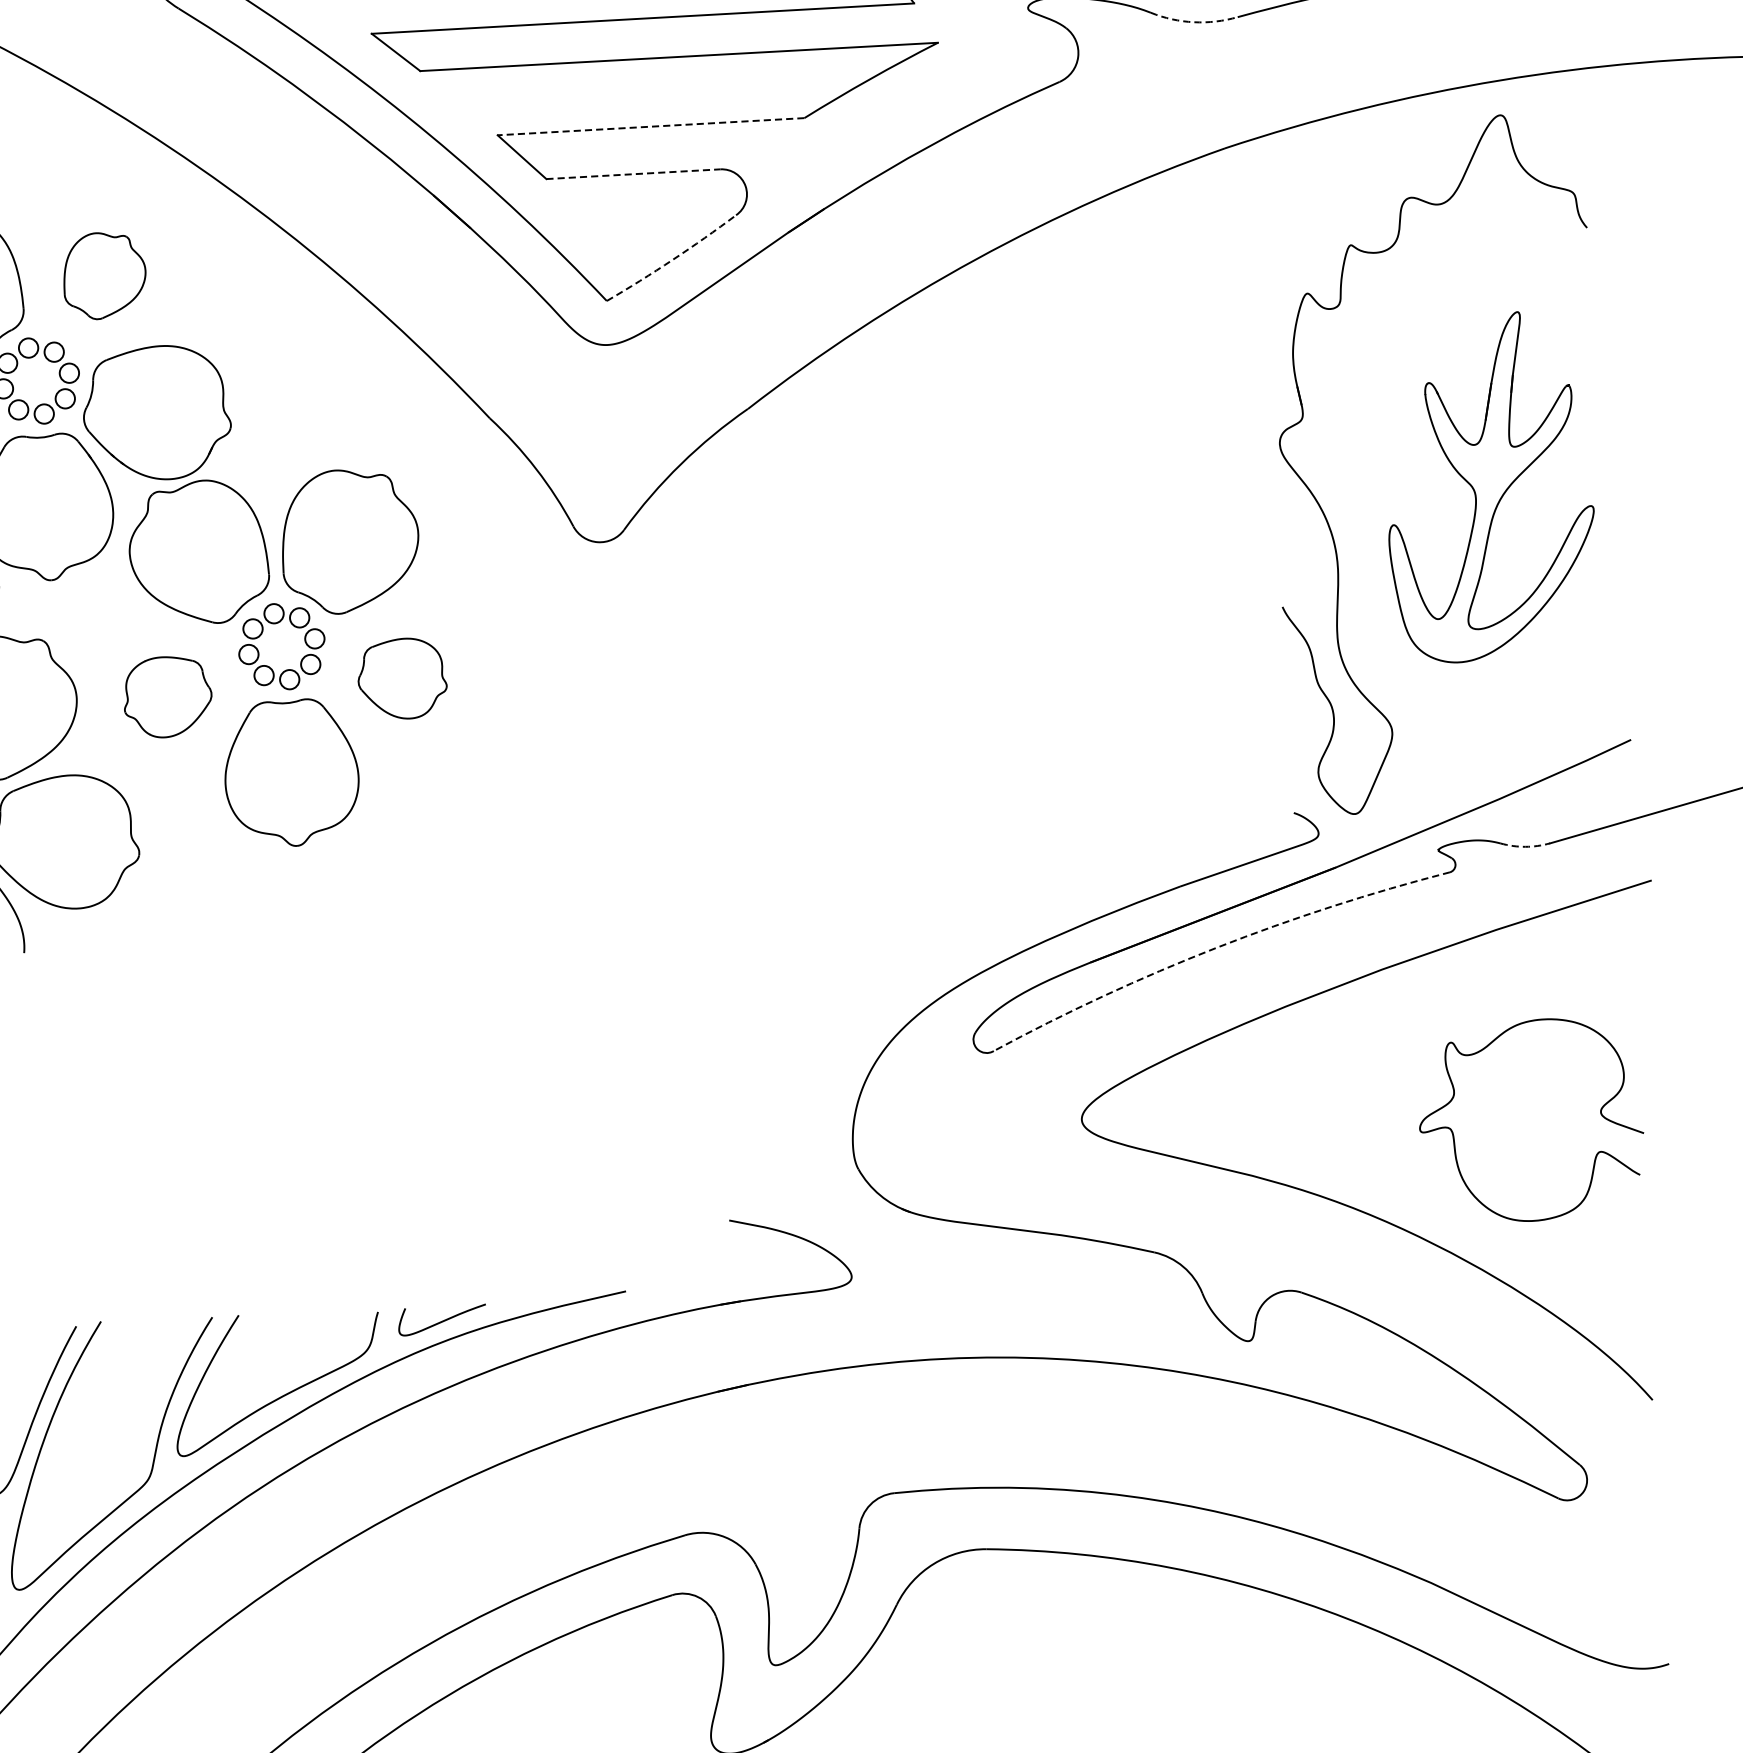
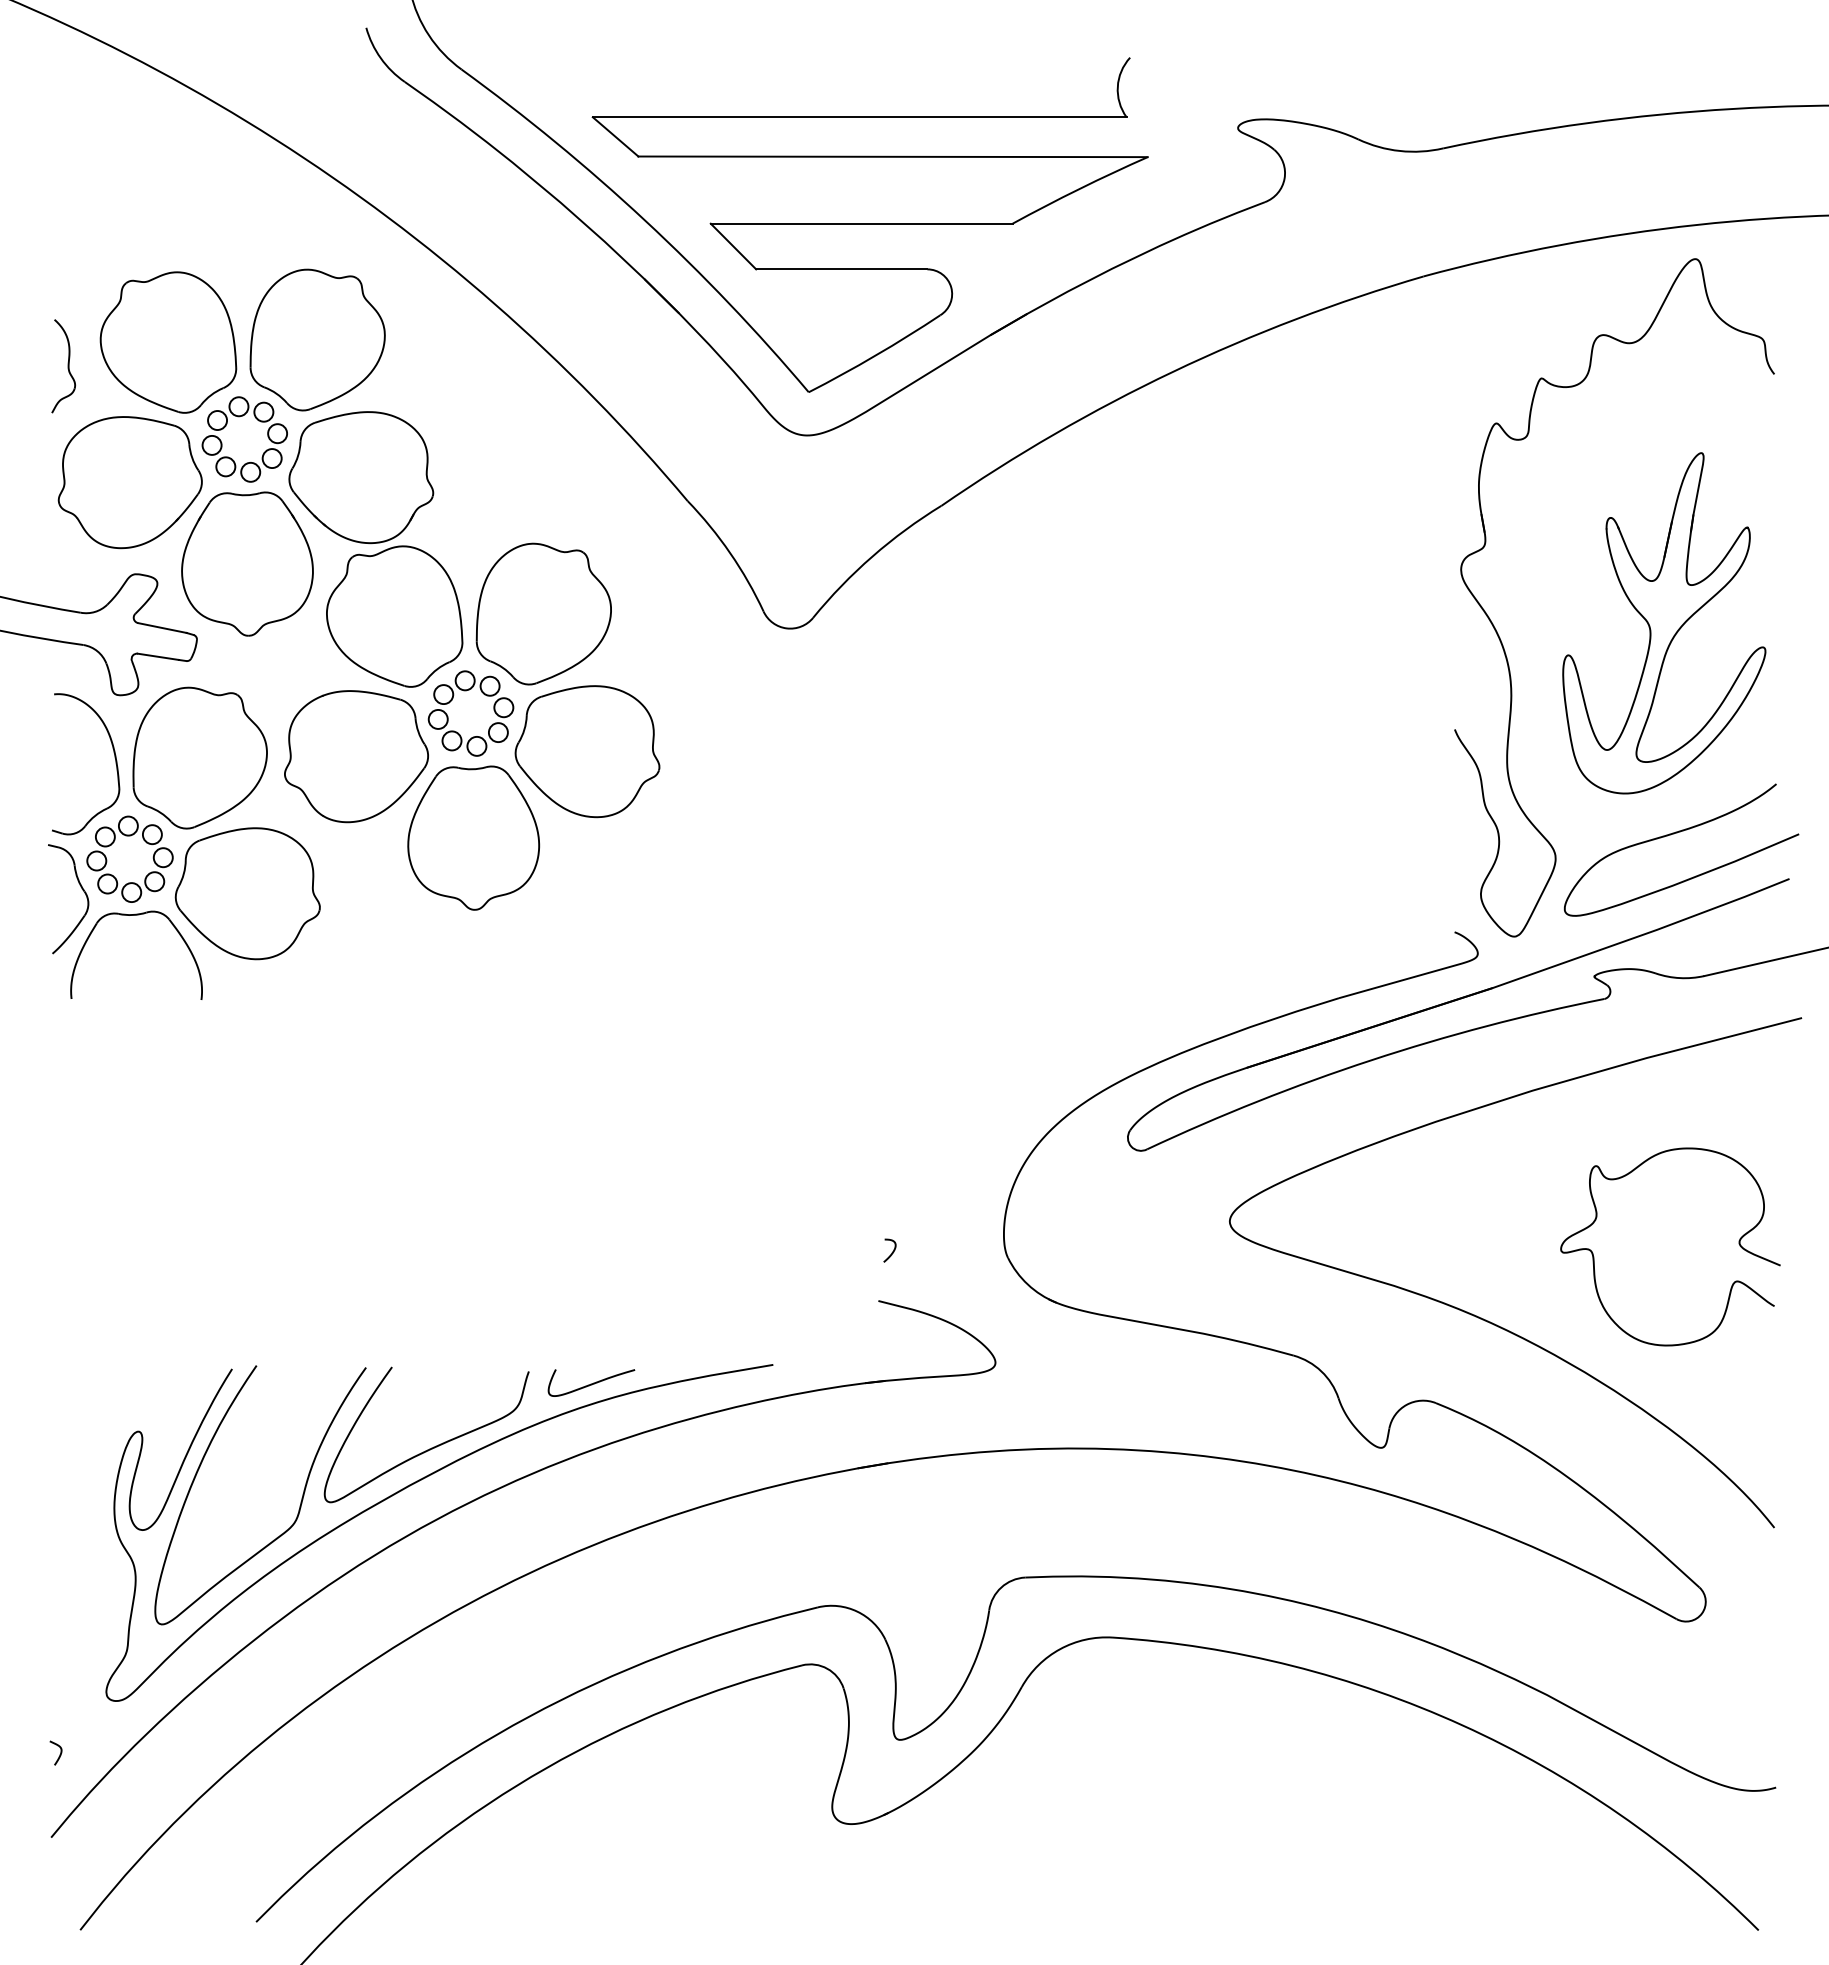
arc: (1193, 22) -> (1399, 151), dashed -> solid
line: (650, 126) -> (861, 223), dashed -> solid
line: (633, 174) -> (841, 269), dashed -> solid
arc: (672, 259) -> (875, 355), dashed -> solid
part: (104, 275) -> (317, 339), size x1.67
part: (402, 678) -> (587, 751), size x1.67
part: (167, 696) -> (356, 756), size x1.67
curve: (1514, 700) -> (1677, 833), added
arc: (1524, 847) -> (1679, 978), dashed -> solid
arc: (1216, 948) -> (1371, 1060), dashed -> solid
curve: (739, 1170) -> (891, 1252), added

